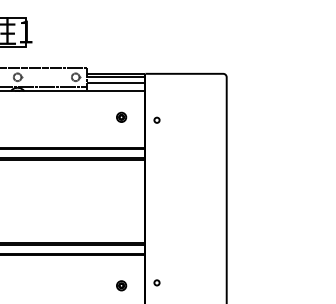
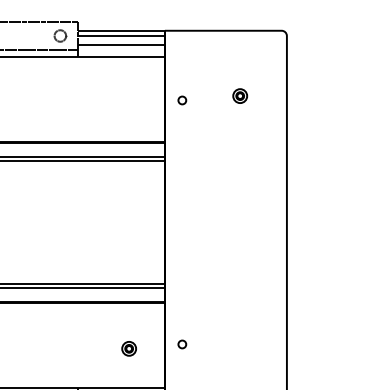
part: (121, 116) -> (240, 94), moved

